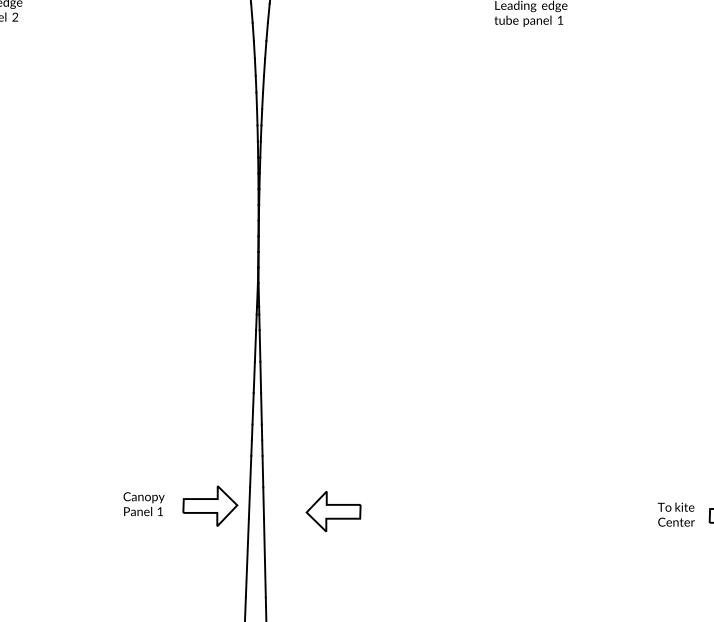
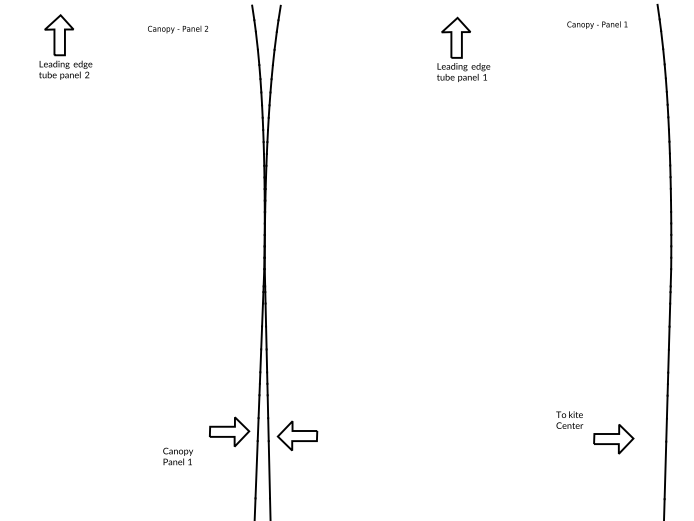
text: (143, 504) -> (177, 456), moved
part: (333, 511) -> (297, 435), moved
text: (676, 513) -> (569, 419), moved

